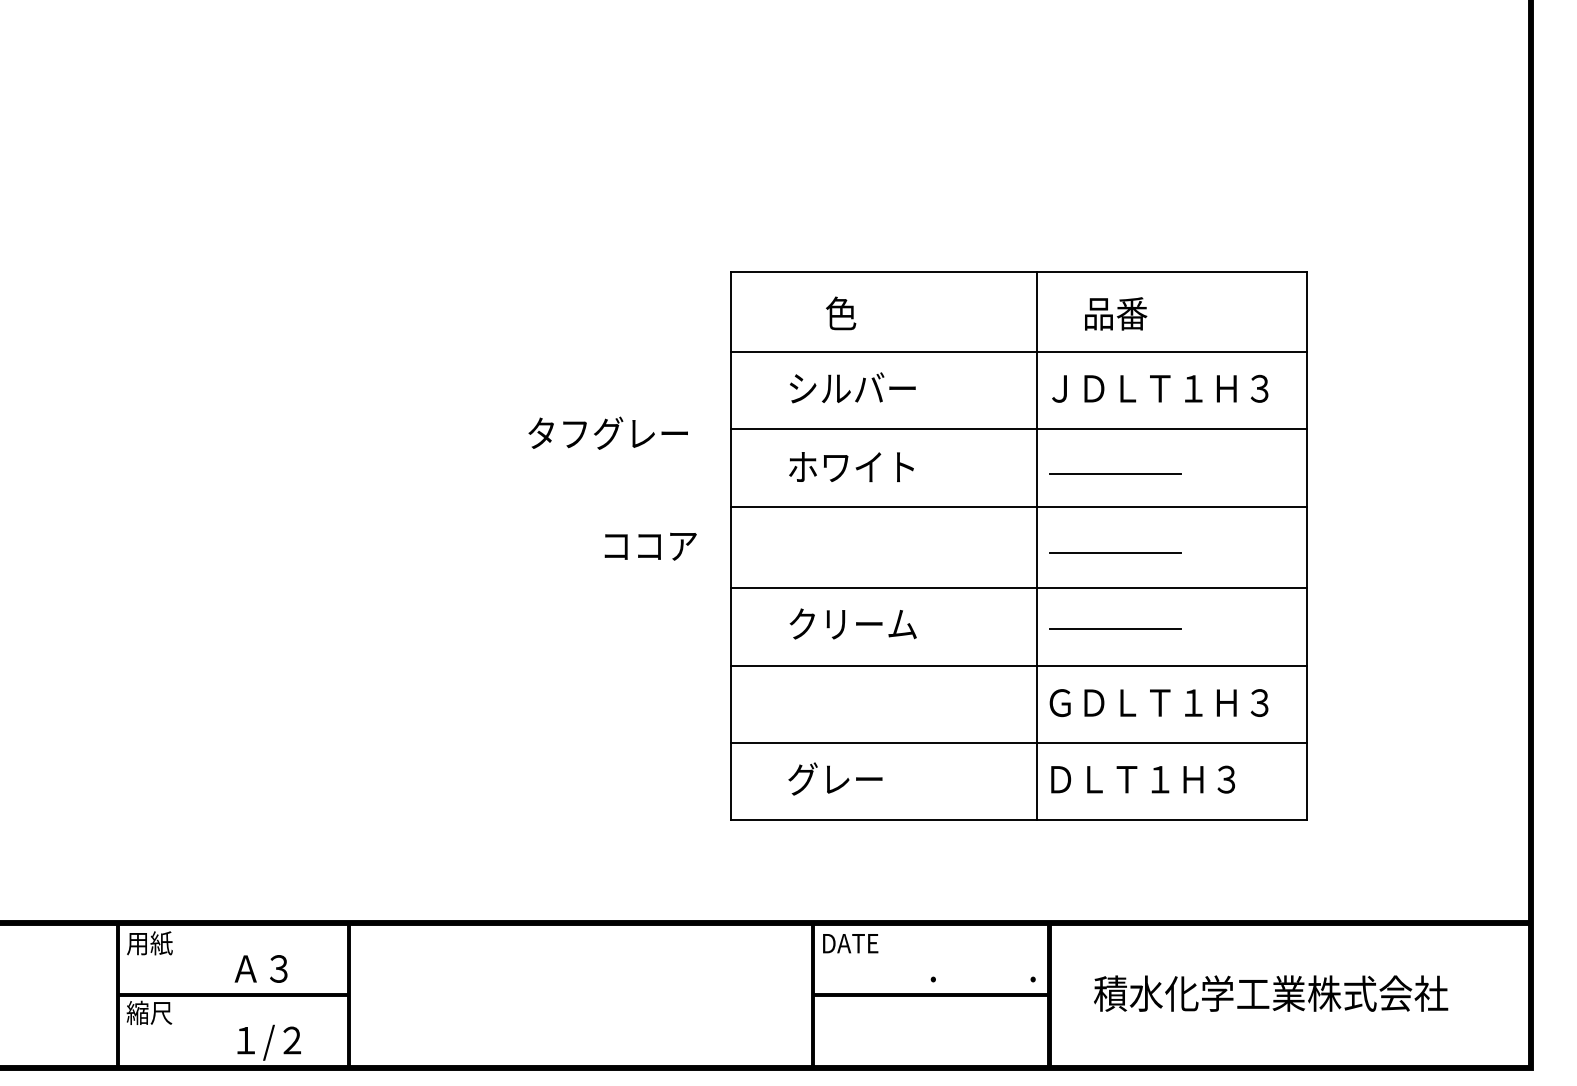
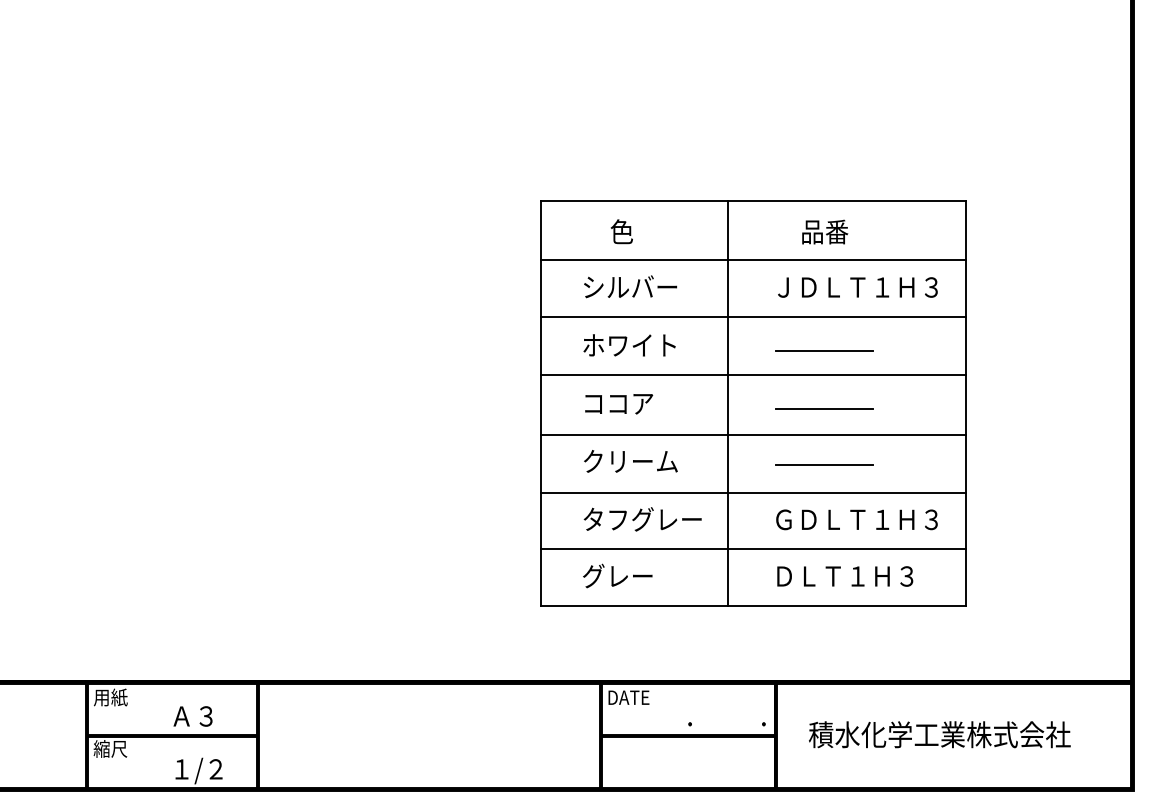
text: (607, 433) -> (642, 519), moved
line: (1036, 545) -> (727, 403), moved
text: (651, 547) -> (619, 404), moved

